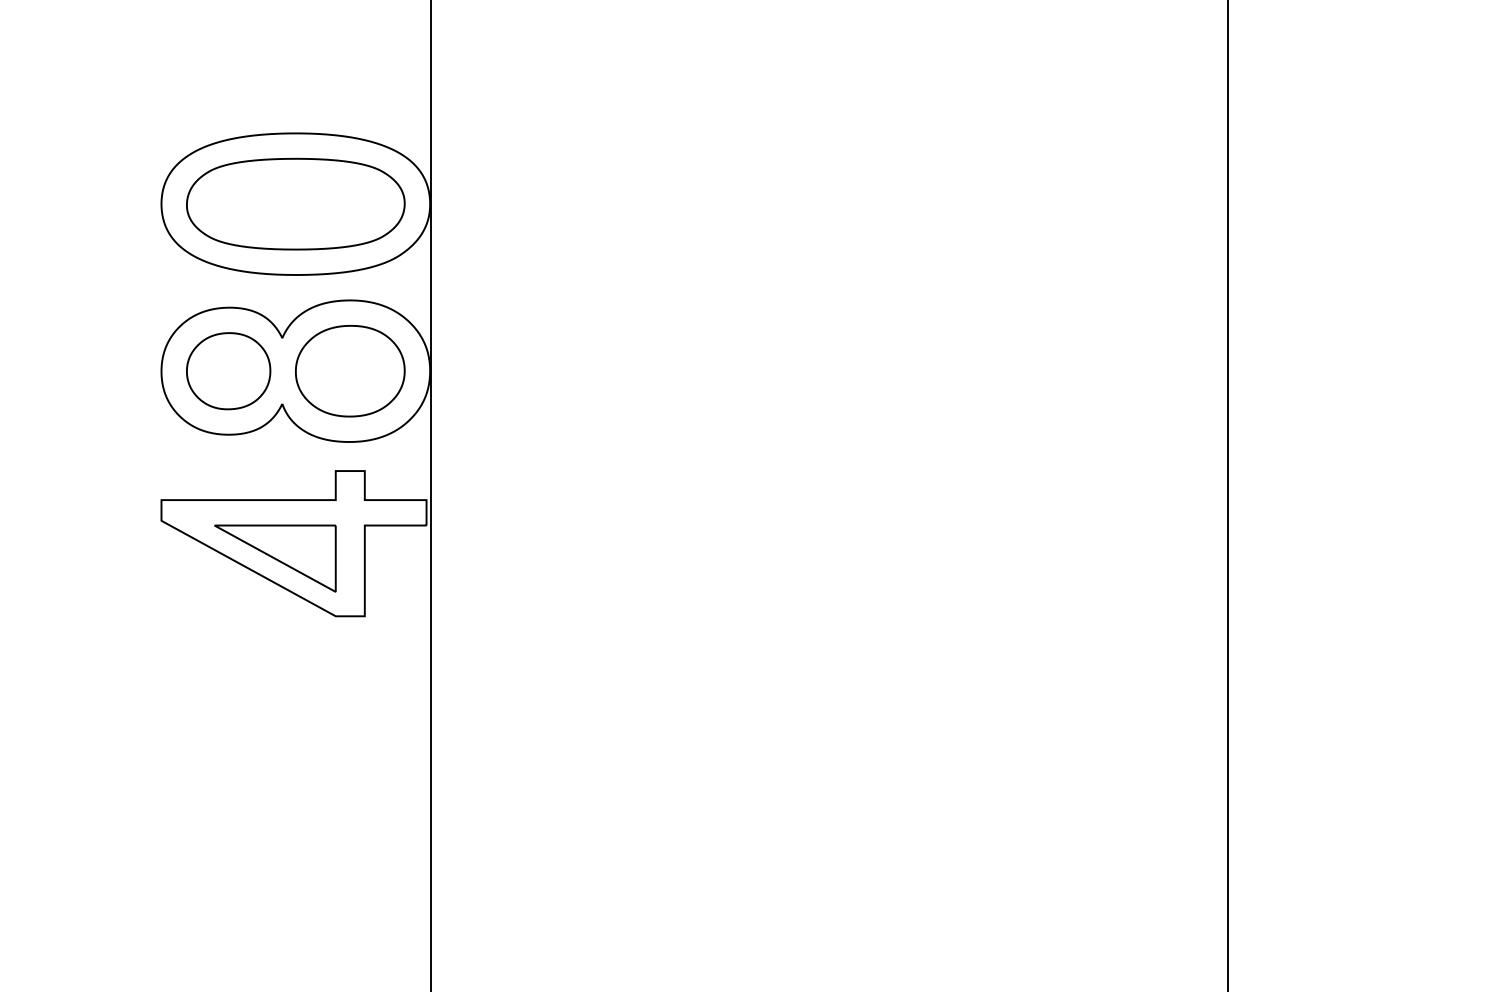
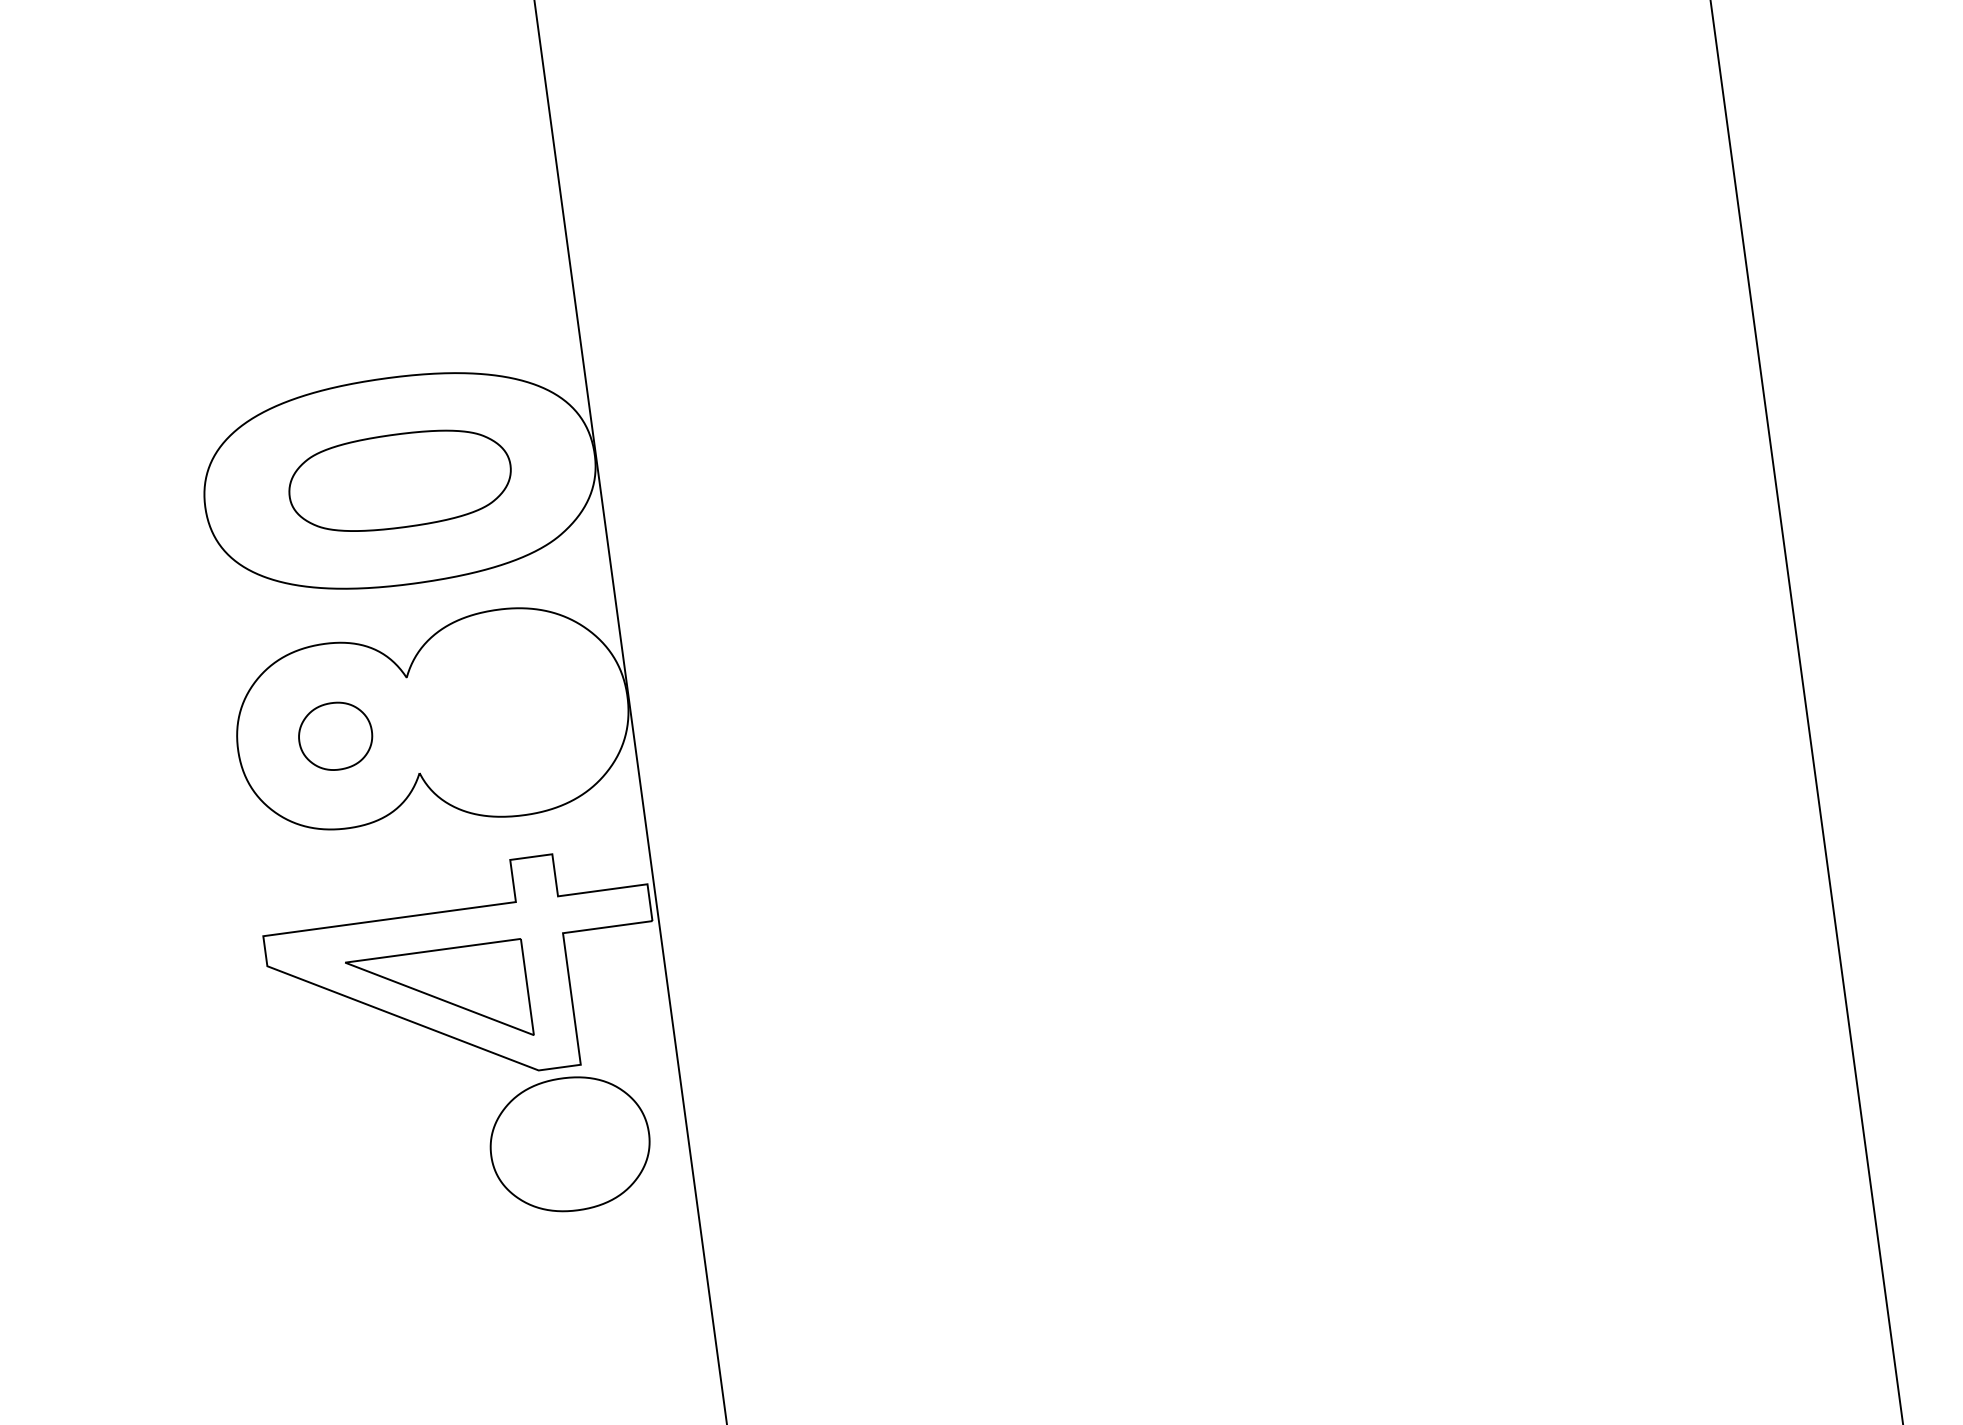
part: (295, 203) -> (399, 480), size x0.7
part: (228, 371) -> (335, 736), size x0.6
part: (350, 371) -> (570, 1144), moved

